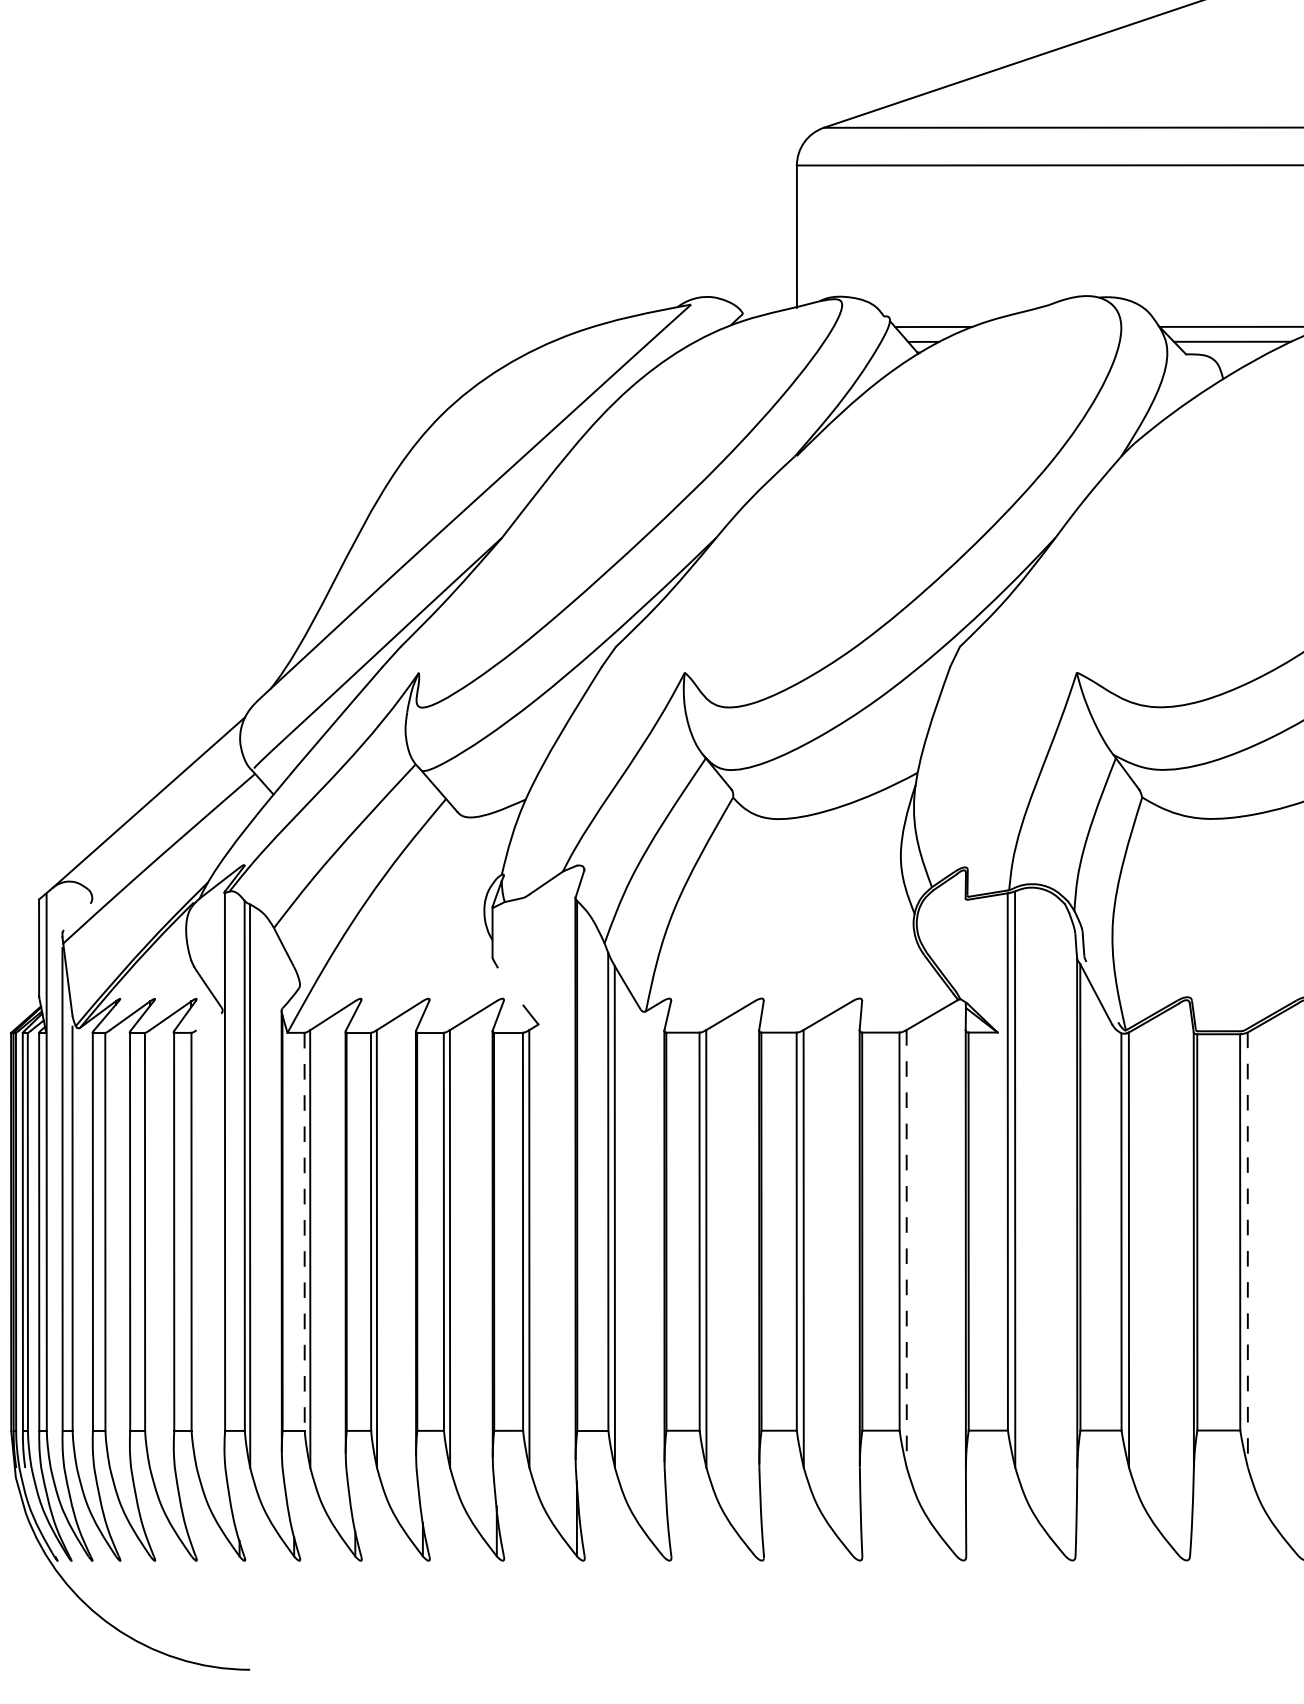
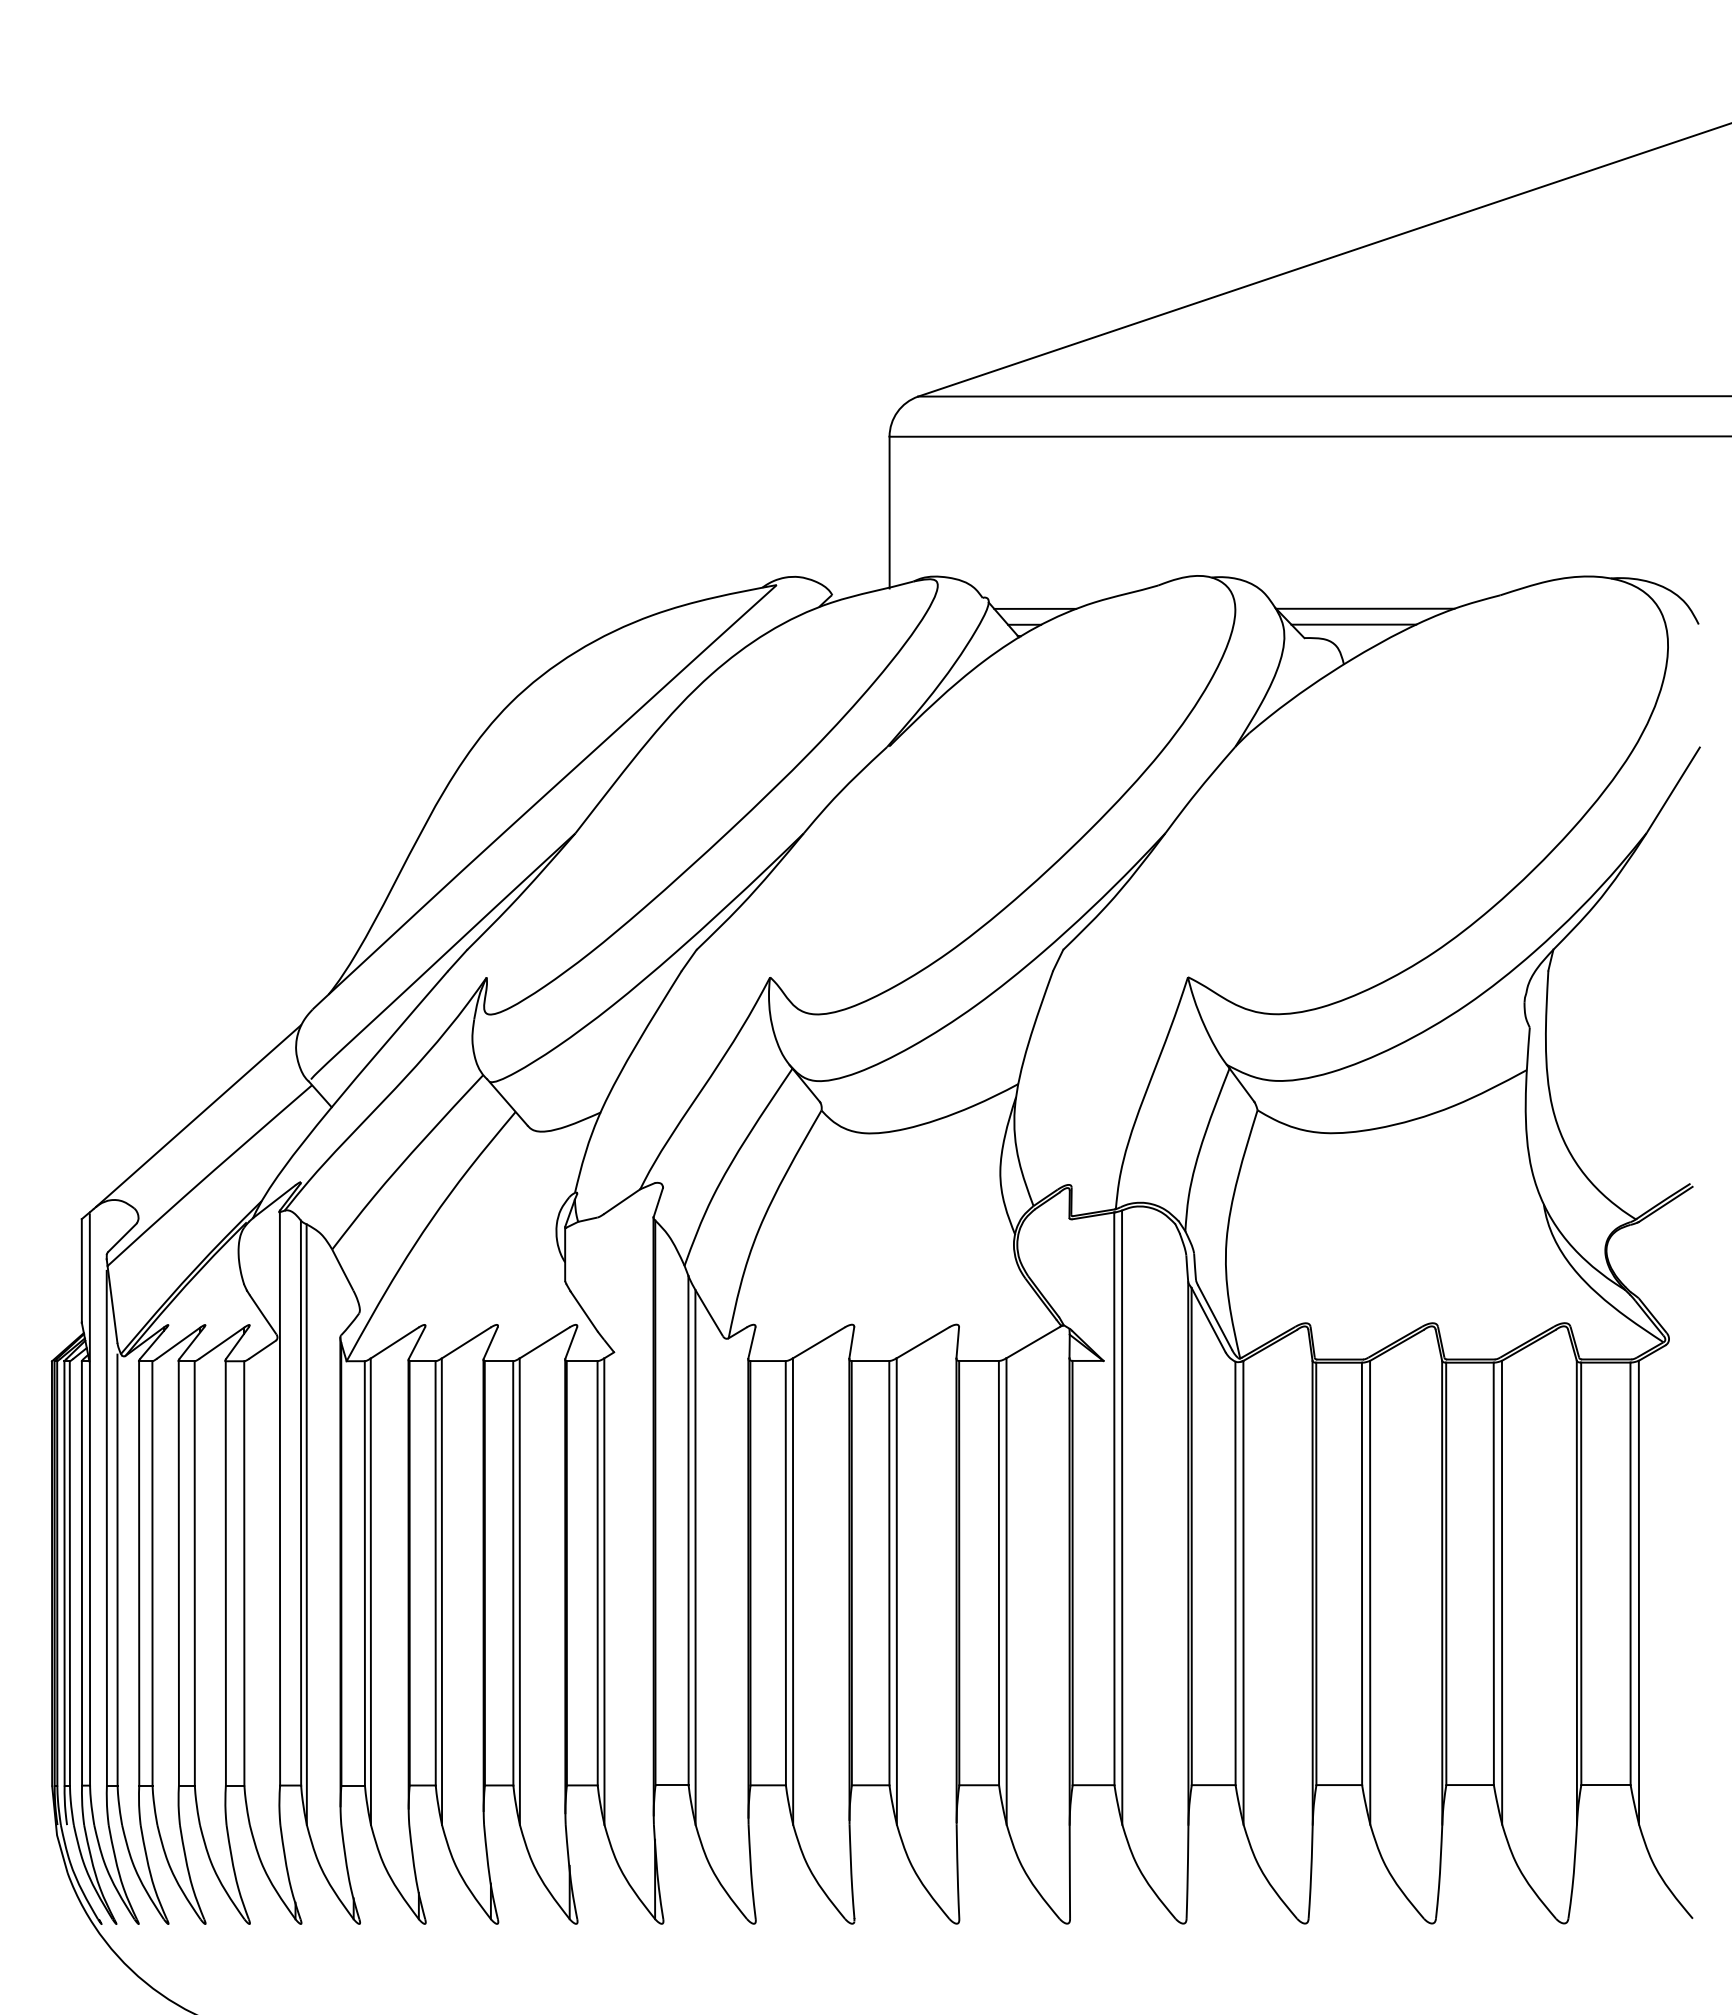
line: (77, 916) -> (122, 1237), added
line: (509, 986) -> (583, 1311), added
line: (1102, 991) -> (1215, 1317), added
line: (208, 1021) -> (262, 1349), added
line: (304, 1231) -> (364, 1573), dashed -> solid
line: (906, 1248) -> (1006, 1591), dashed -> solid
line: (1248, 1249) -> (1370, 1592), dashed -> solid

